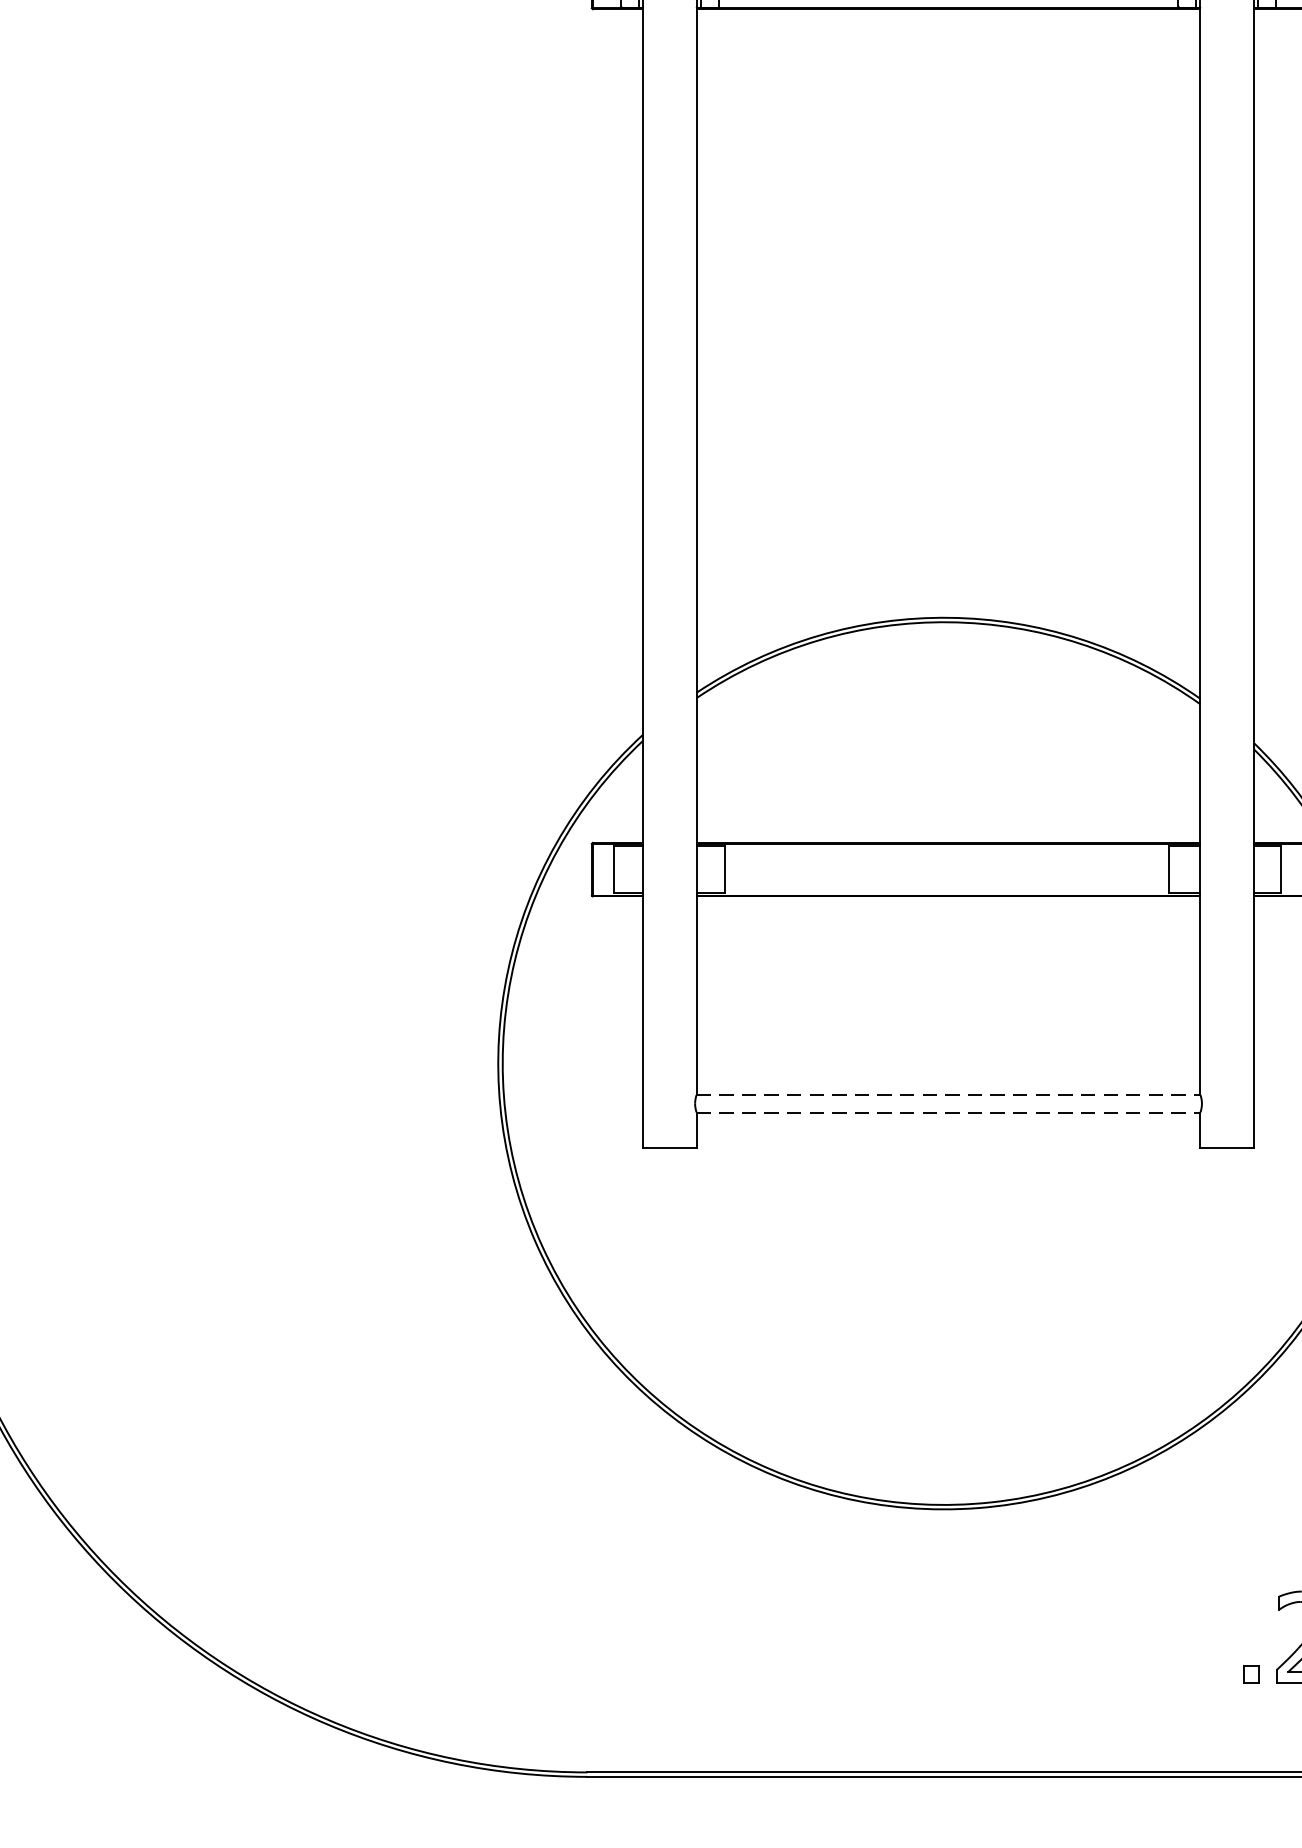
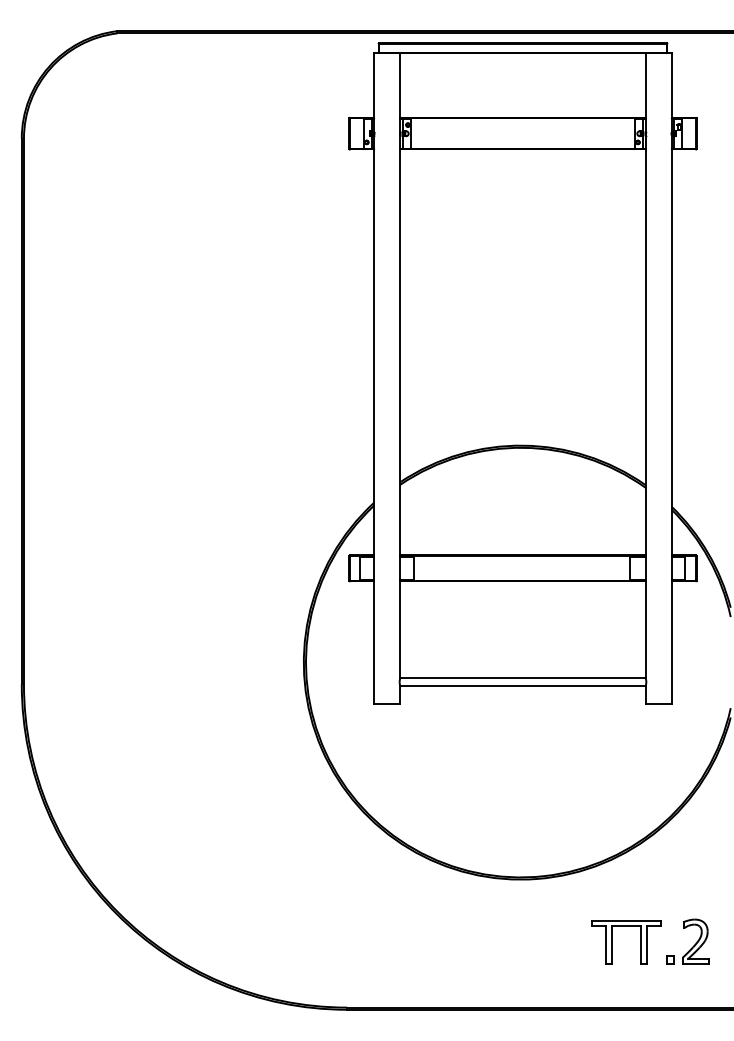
line: (947, 1094) -> (522, 677), dashed -> solid
line: (947, 1112) -> (522, 686), dashed -> solid
part: (1132, 1638) -> (612, 942), added

